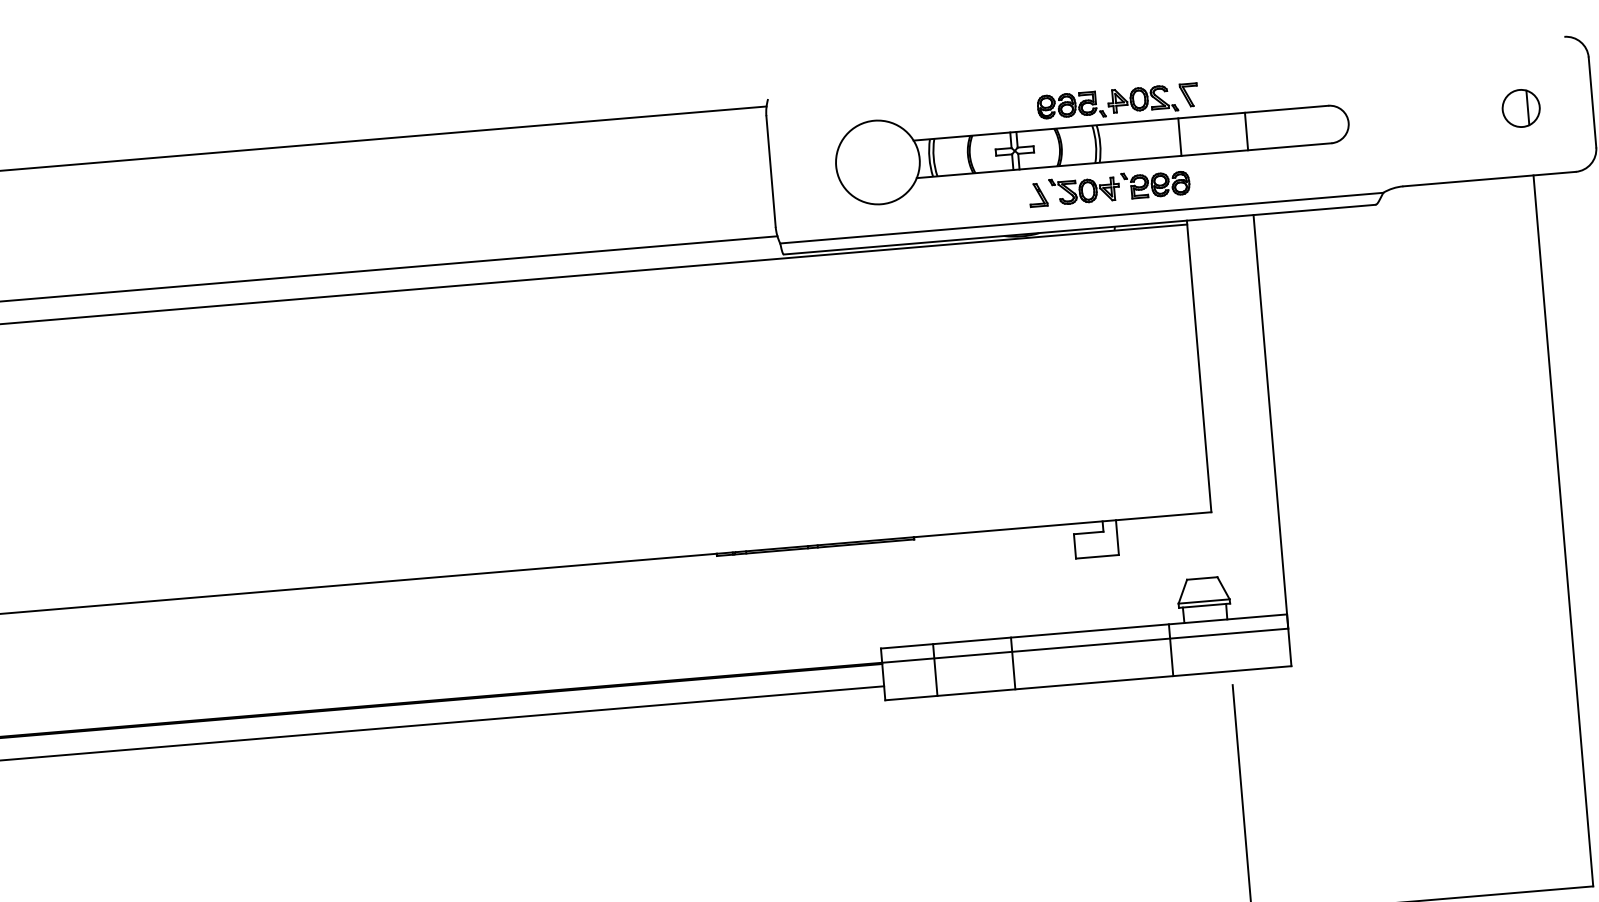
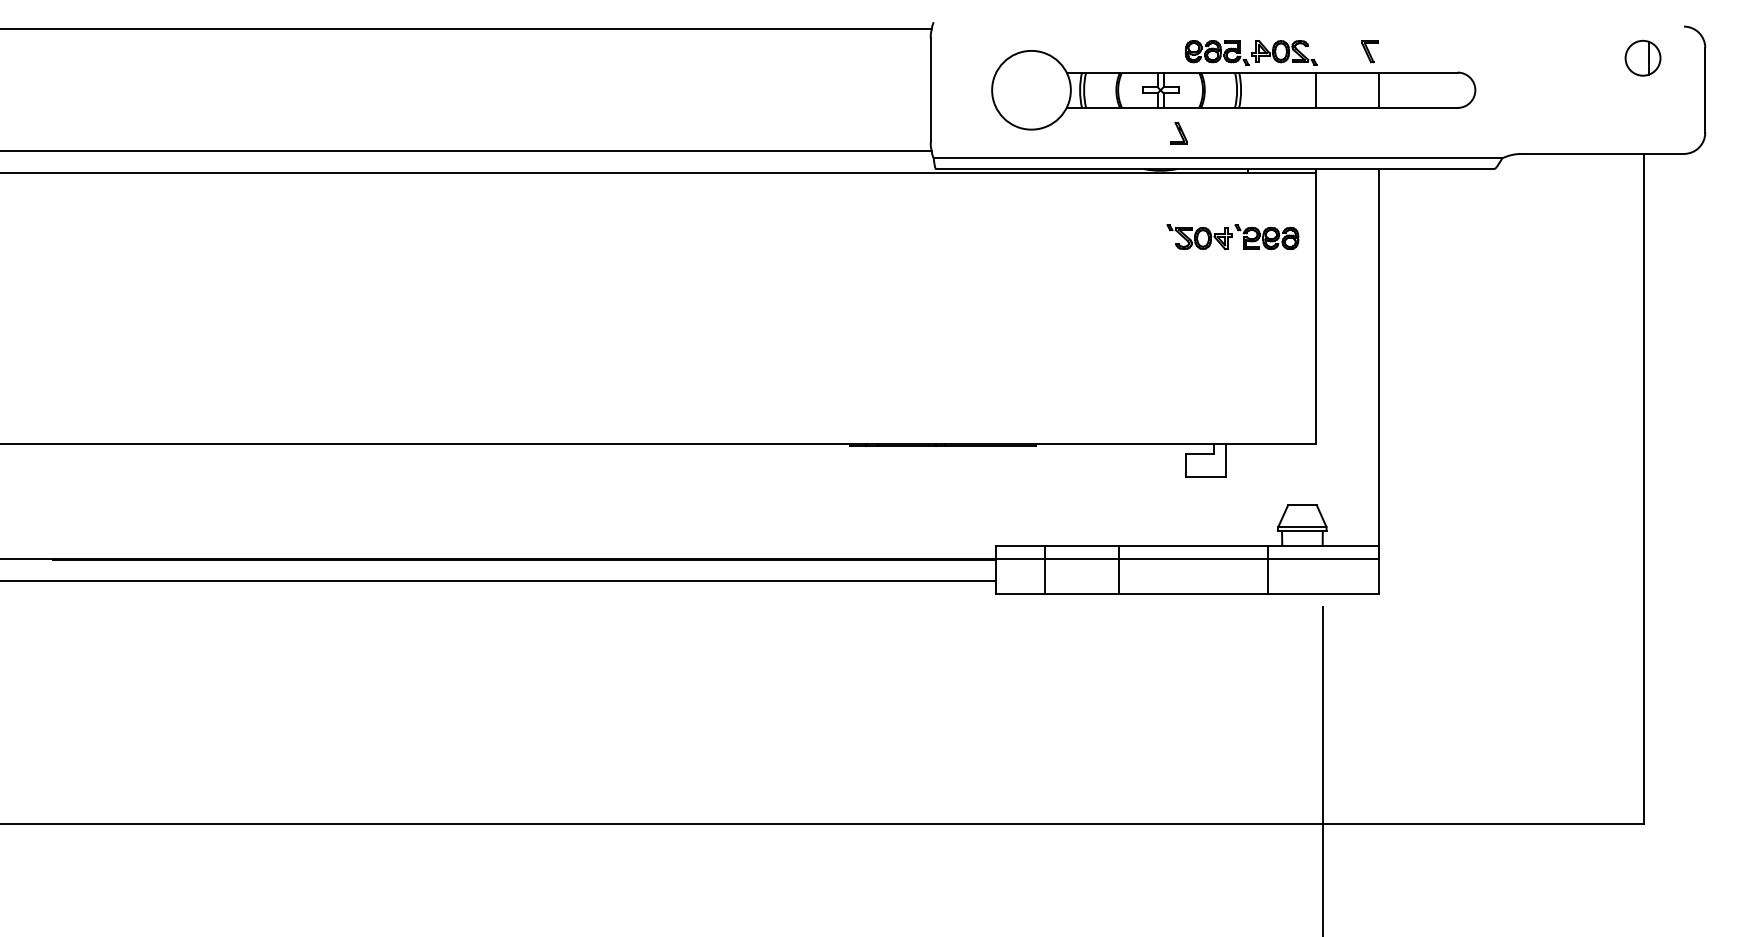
part: (1188, 95) -> (1369, 51), moved
part: (1520, 107) -> (1642, 57), moved
part: (1119, 186) -> (1232, 236), moved

